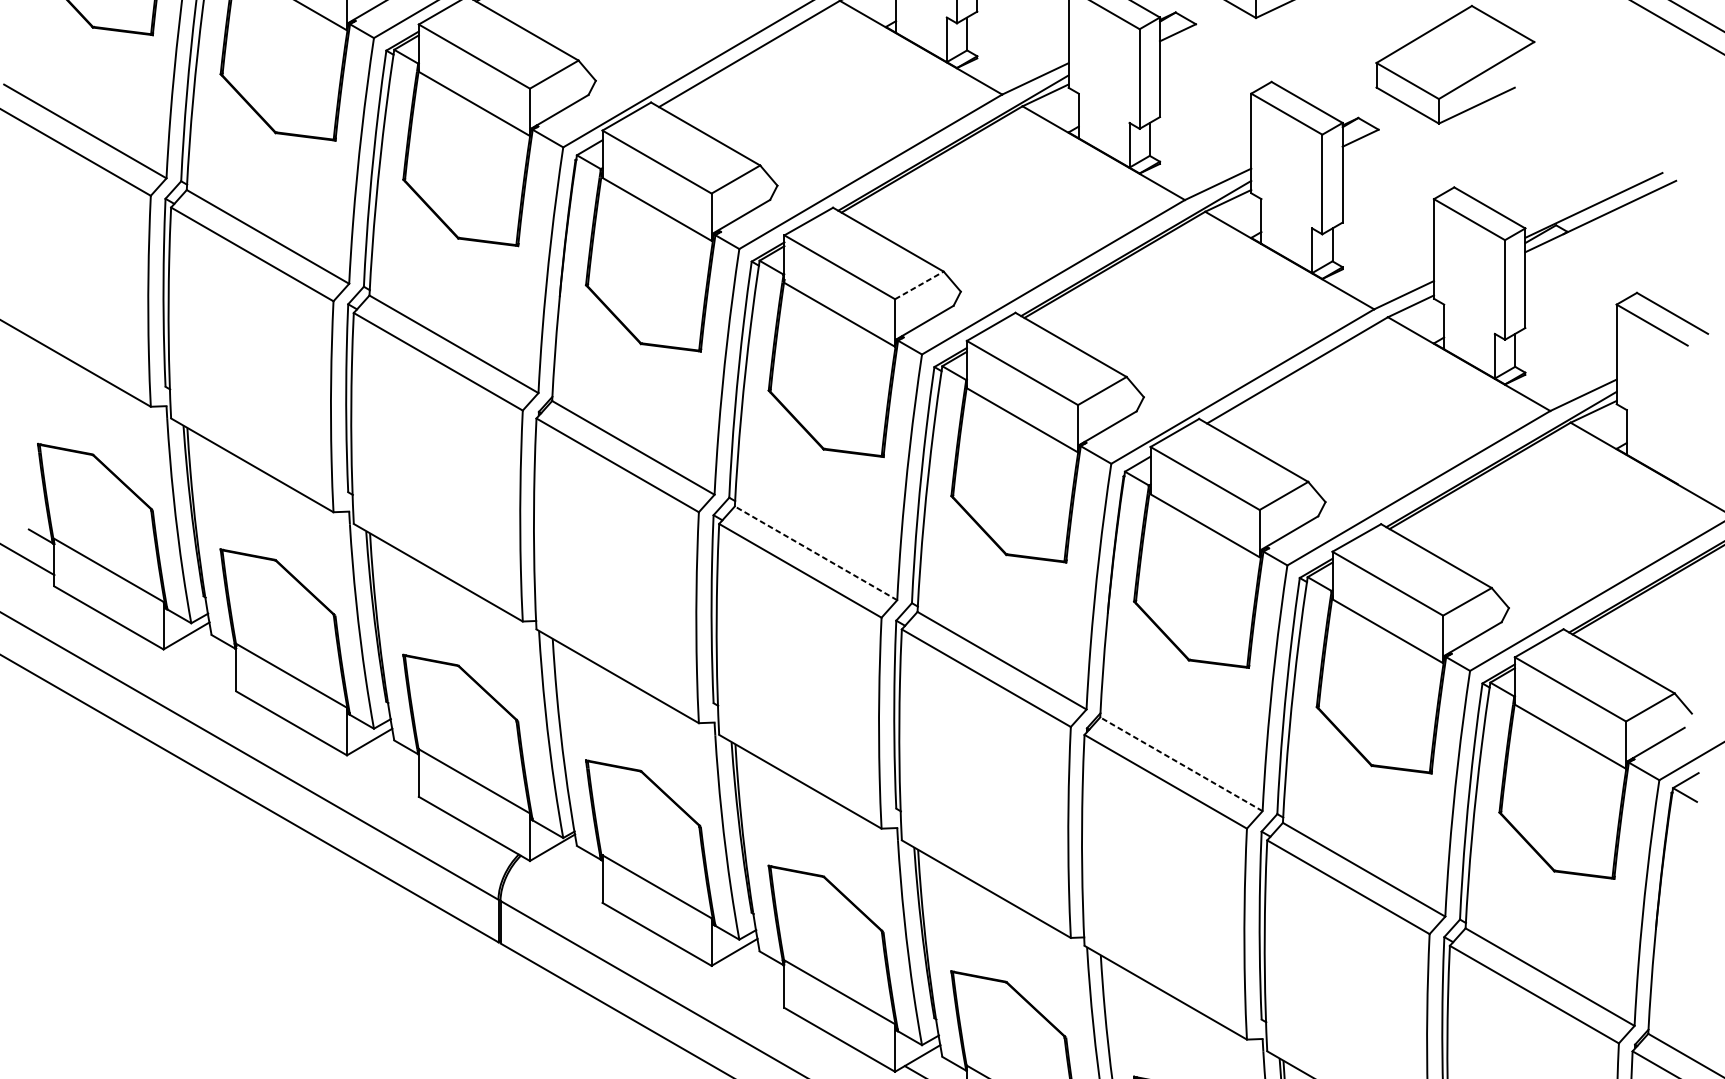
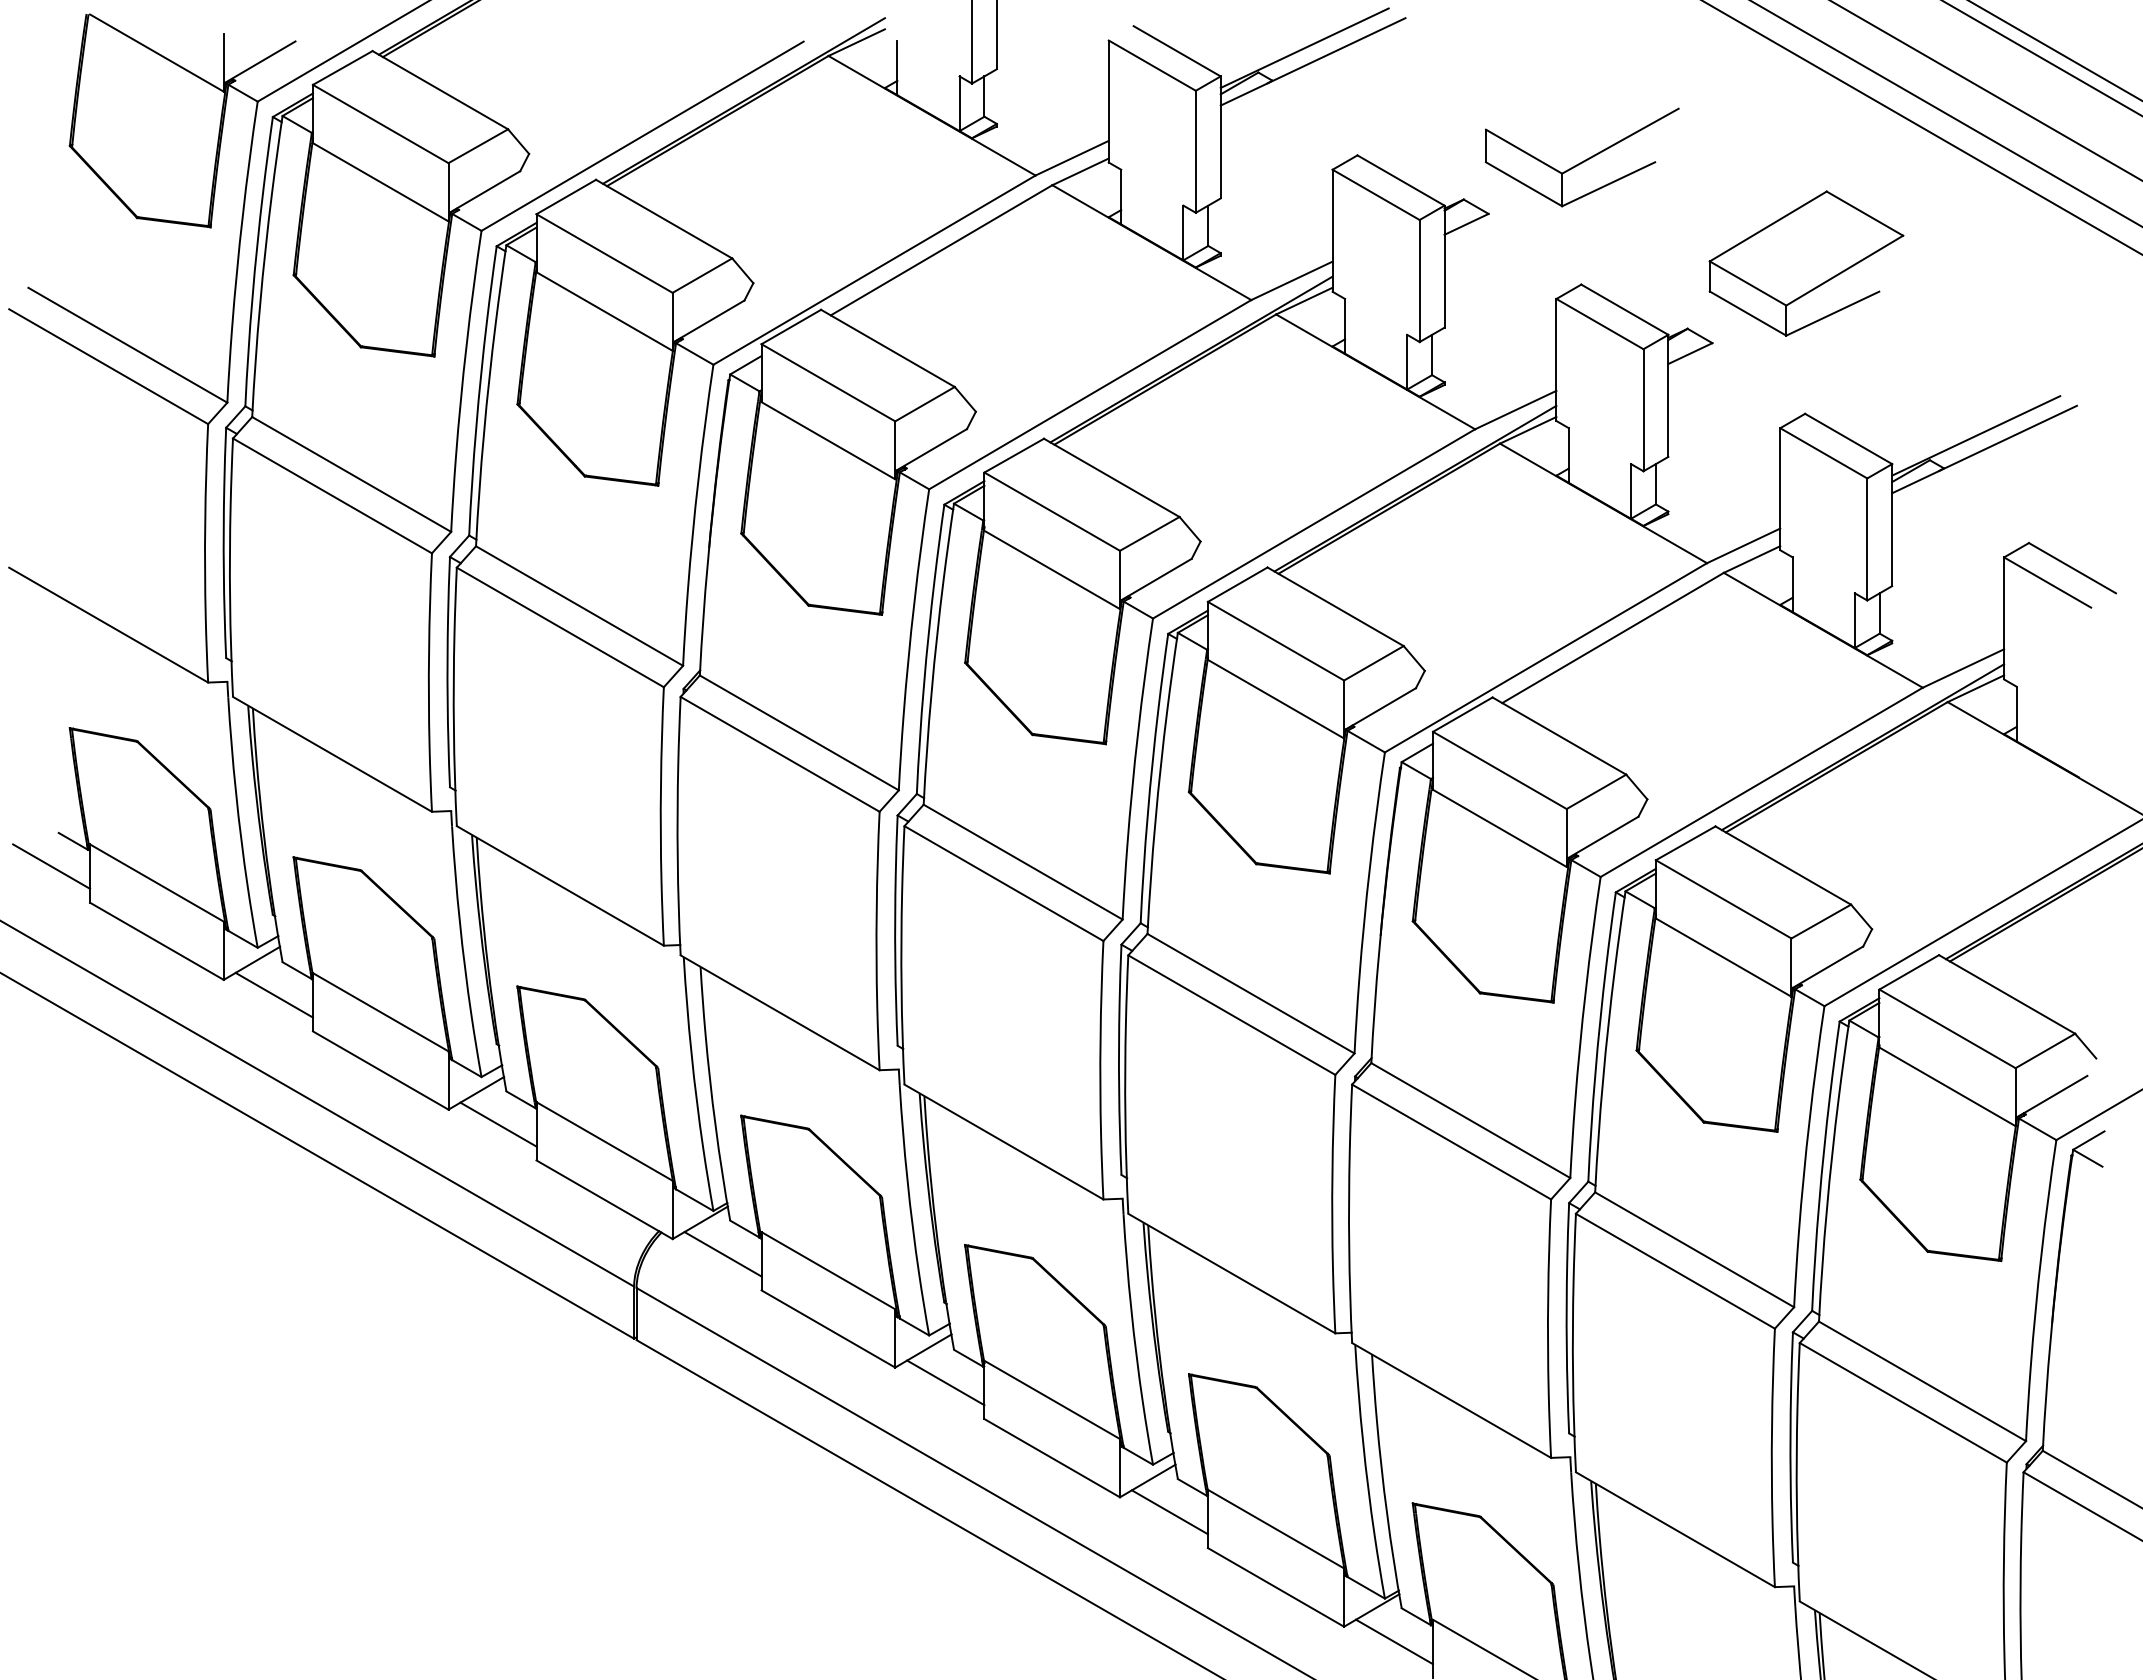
line: (919, 285) -> (1150, 533), dashed -> solid
line: (816, 553) -> (1023, 862), dashed -> solid
line: (204, 661) -> (273, 994), added
line: (1181, 764) -> (1470, 1120), dashed -> solid
line: (387, 767) -> (498, 1124), added
line: (570, 873) -> (722, 1254), added
line: (752, 978) -> (945, 1382), added

